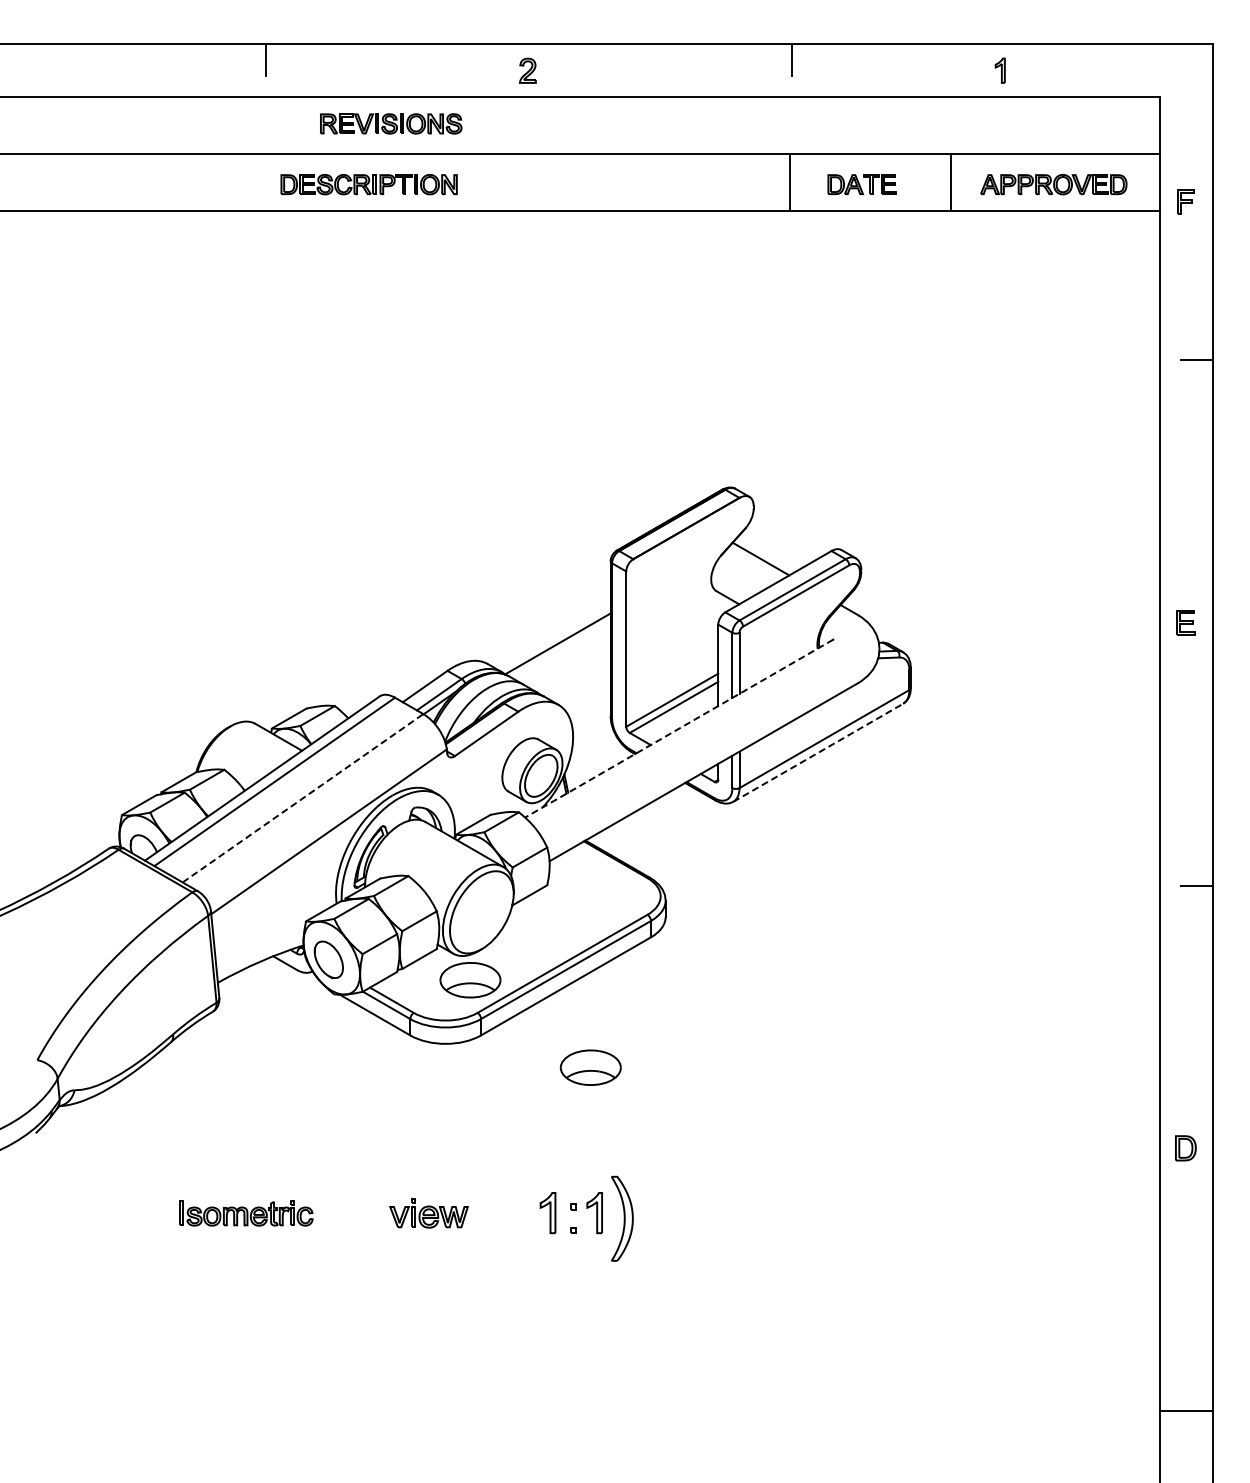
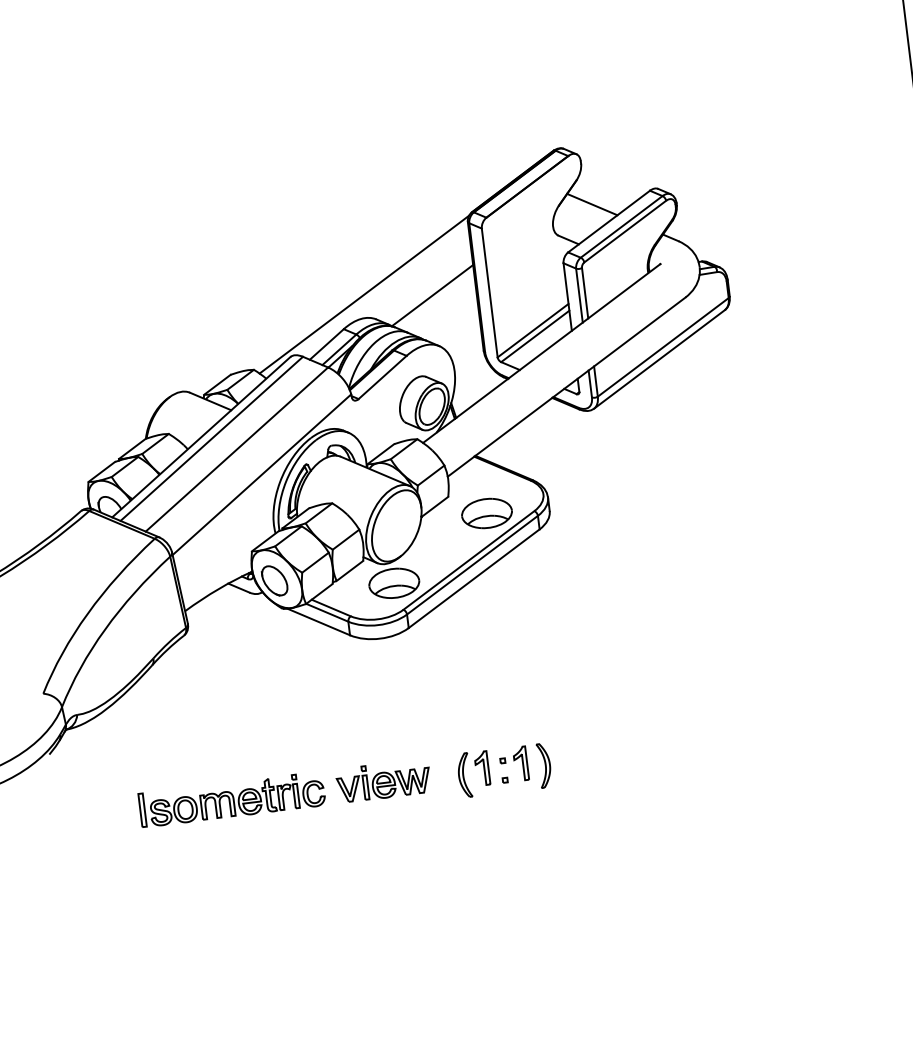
line: (476, 632) -> (363, 294), added
line: (679, 728) -> (541, 353), dashed -> solid
line: (818, 752) -> (659, 359), dashed -> solid
line: (303, 798) -> (237, 449), dashed -> solid
part: (590, 1067) -> (486, 513), moved
part: (246, 1213) -> (232, 799), size x1.67
part: (428, 1213) -> (383, 781), size x1.43
part: (525, 1218) -> (464, 775), added
part: (622, 1218) -> (544, 765), size x0.62

